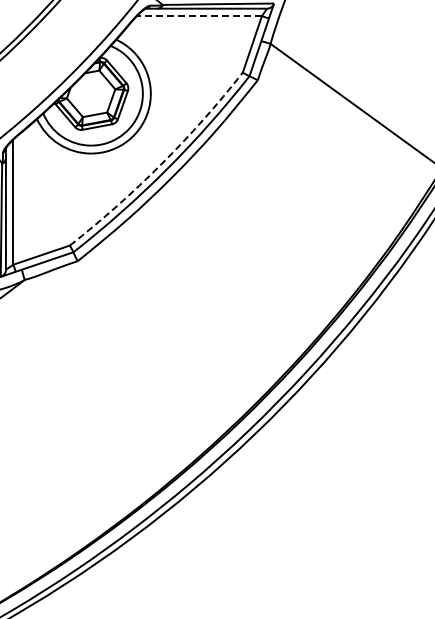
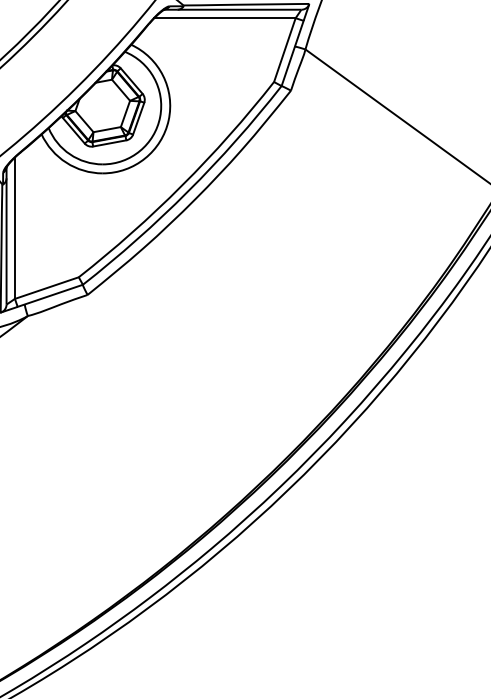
line: (199, 16) -> (225, 18), dashed -> solid
arc: (161, 164) -> (182, 185), dashed -> solid

